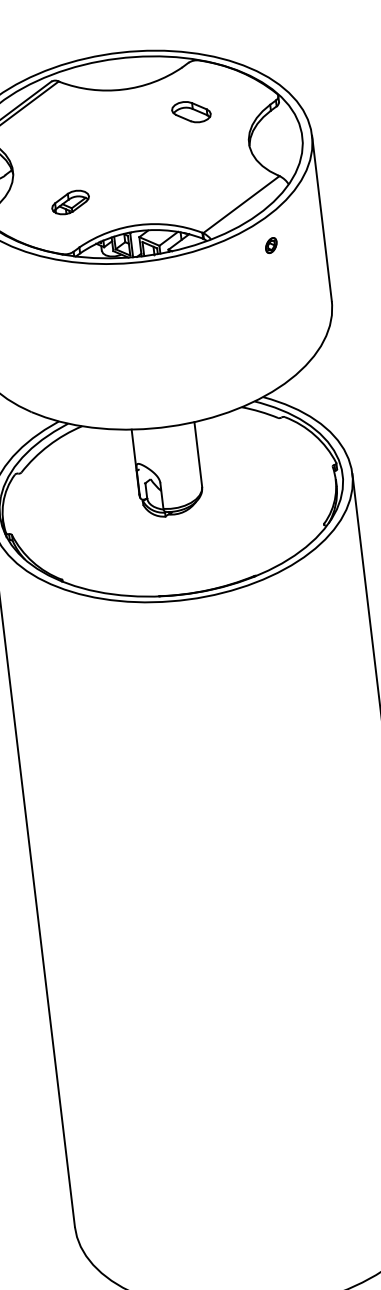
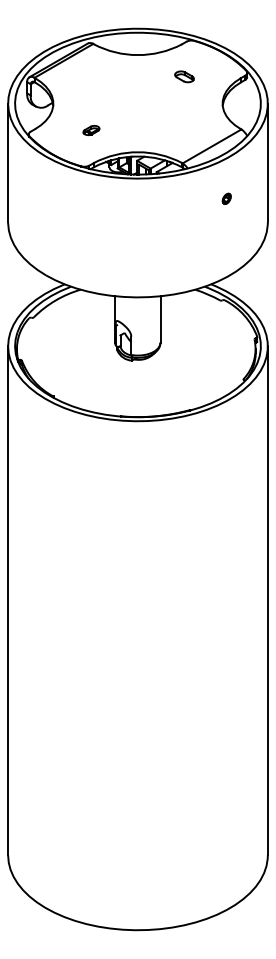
part: (191, 111) -> (184, 76), size x0.7
part: (70, 202) -> (91, 130), size x0.6
part: (270, 245) -> (226, 198), moved

